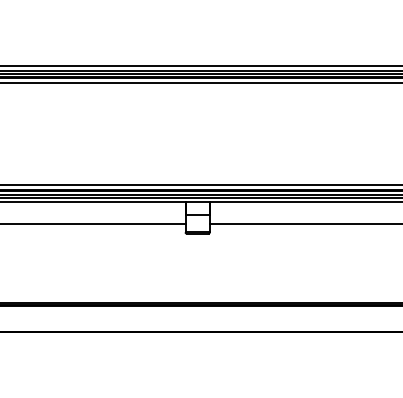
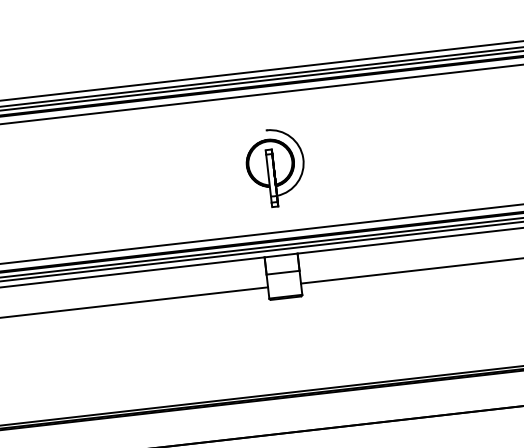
part: (200, 137) -> (274, 167), added

